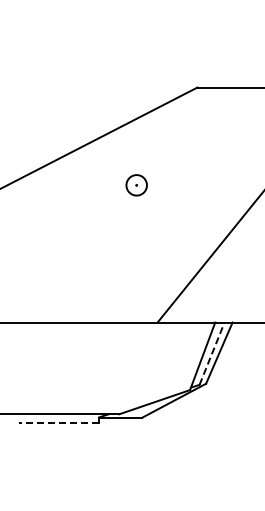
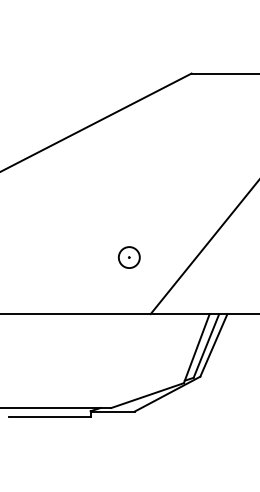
part: (136, 185) -> (129, 257), moved
line: (212, 353) -> (206, 345), dashed -> solid
line: (59, 423) -> (50, 417), dashed -> solid

